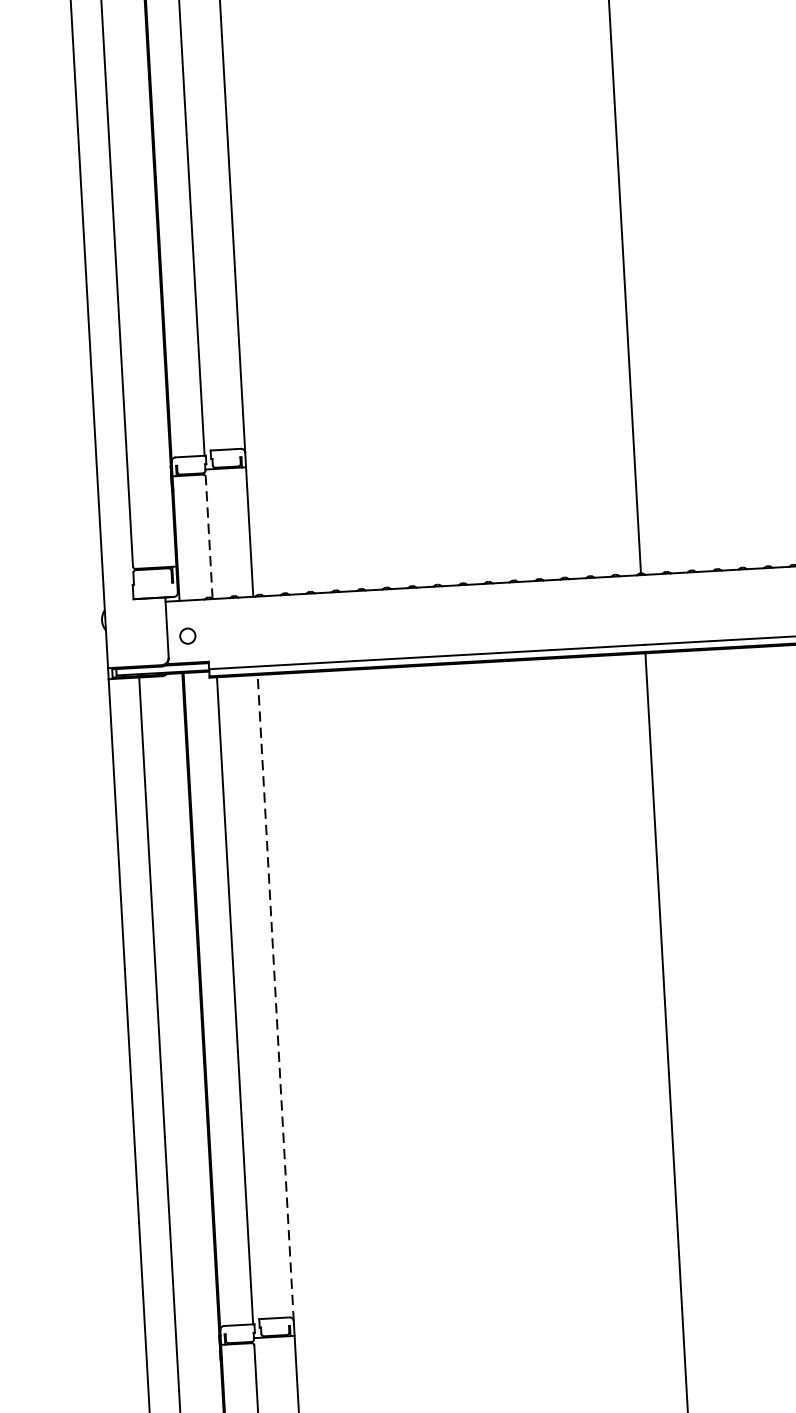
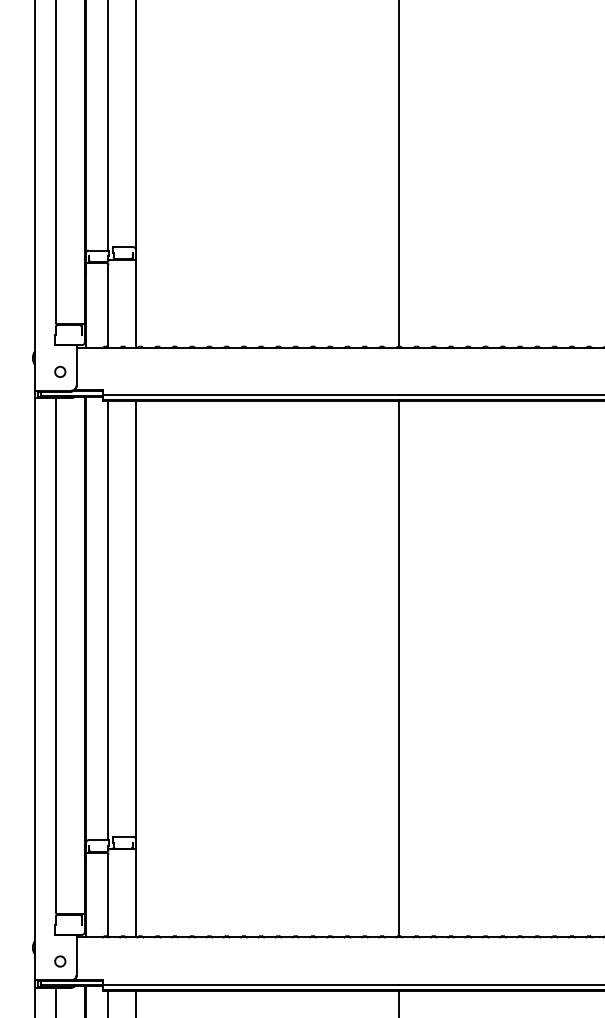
line: (209, 536) -> (108, 305), dashed -> solid
circle: (188, 635) -> (60, 371), moved
line: (276, 997) -> (136, 619), dashed -> solid

